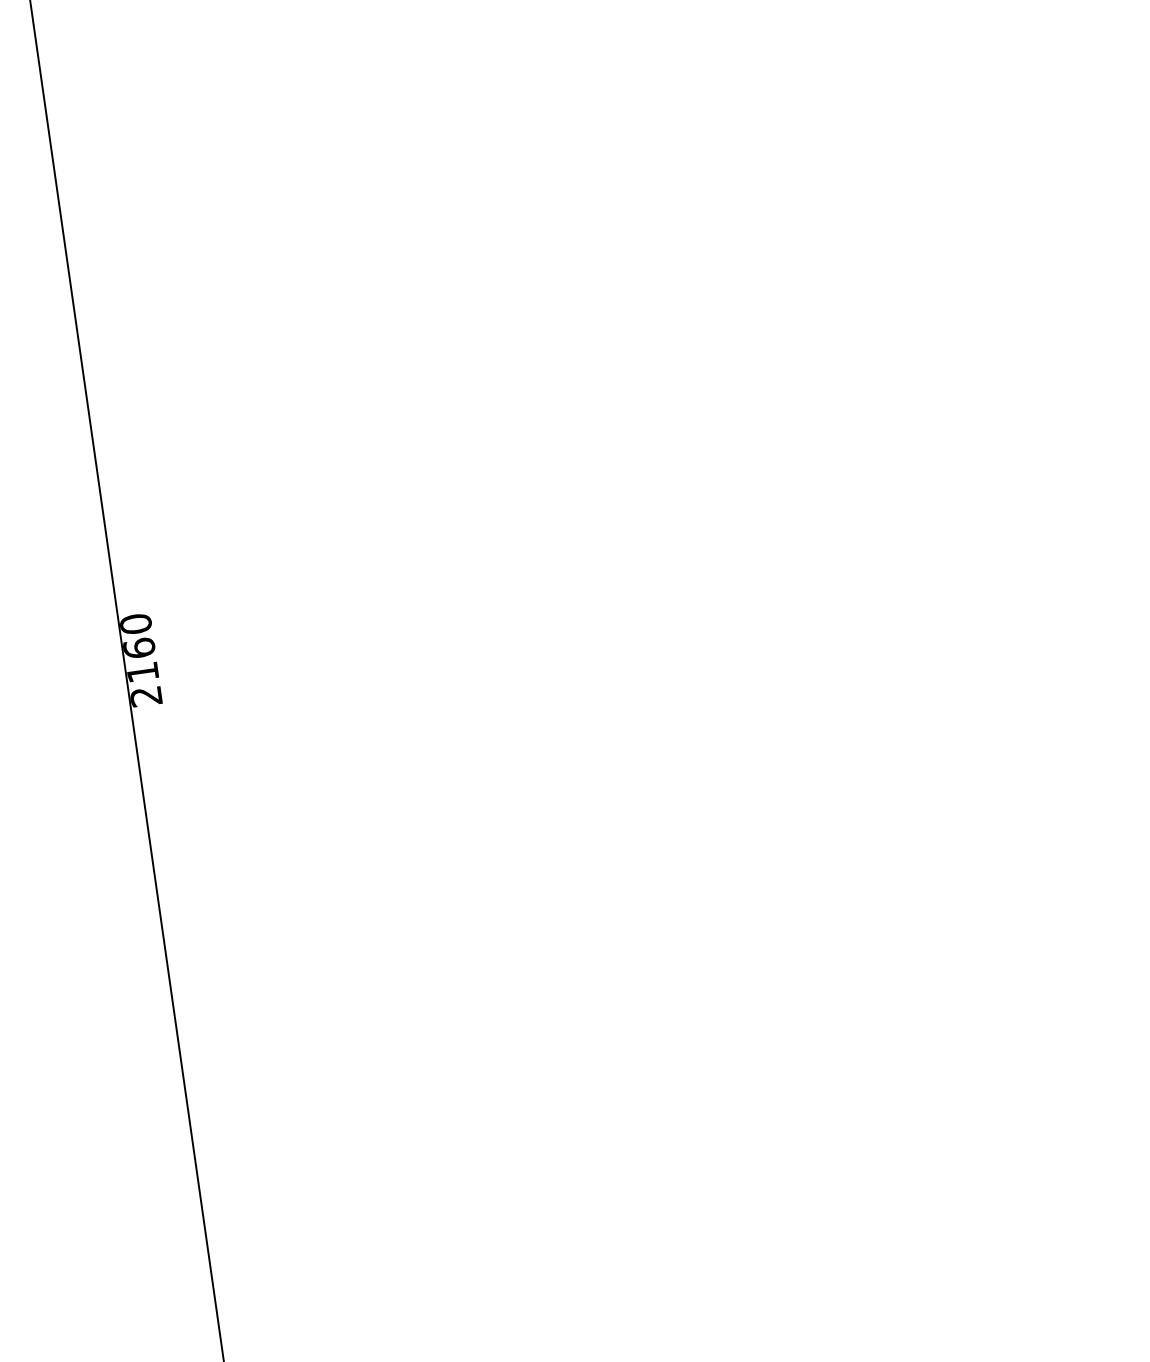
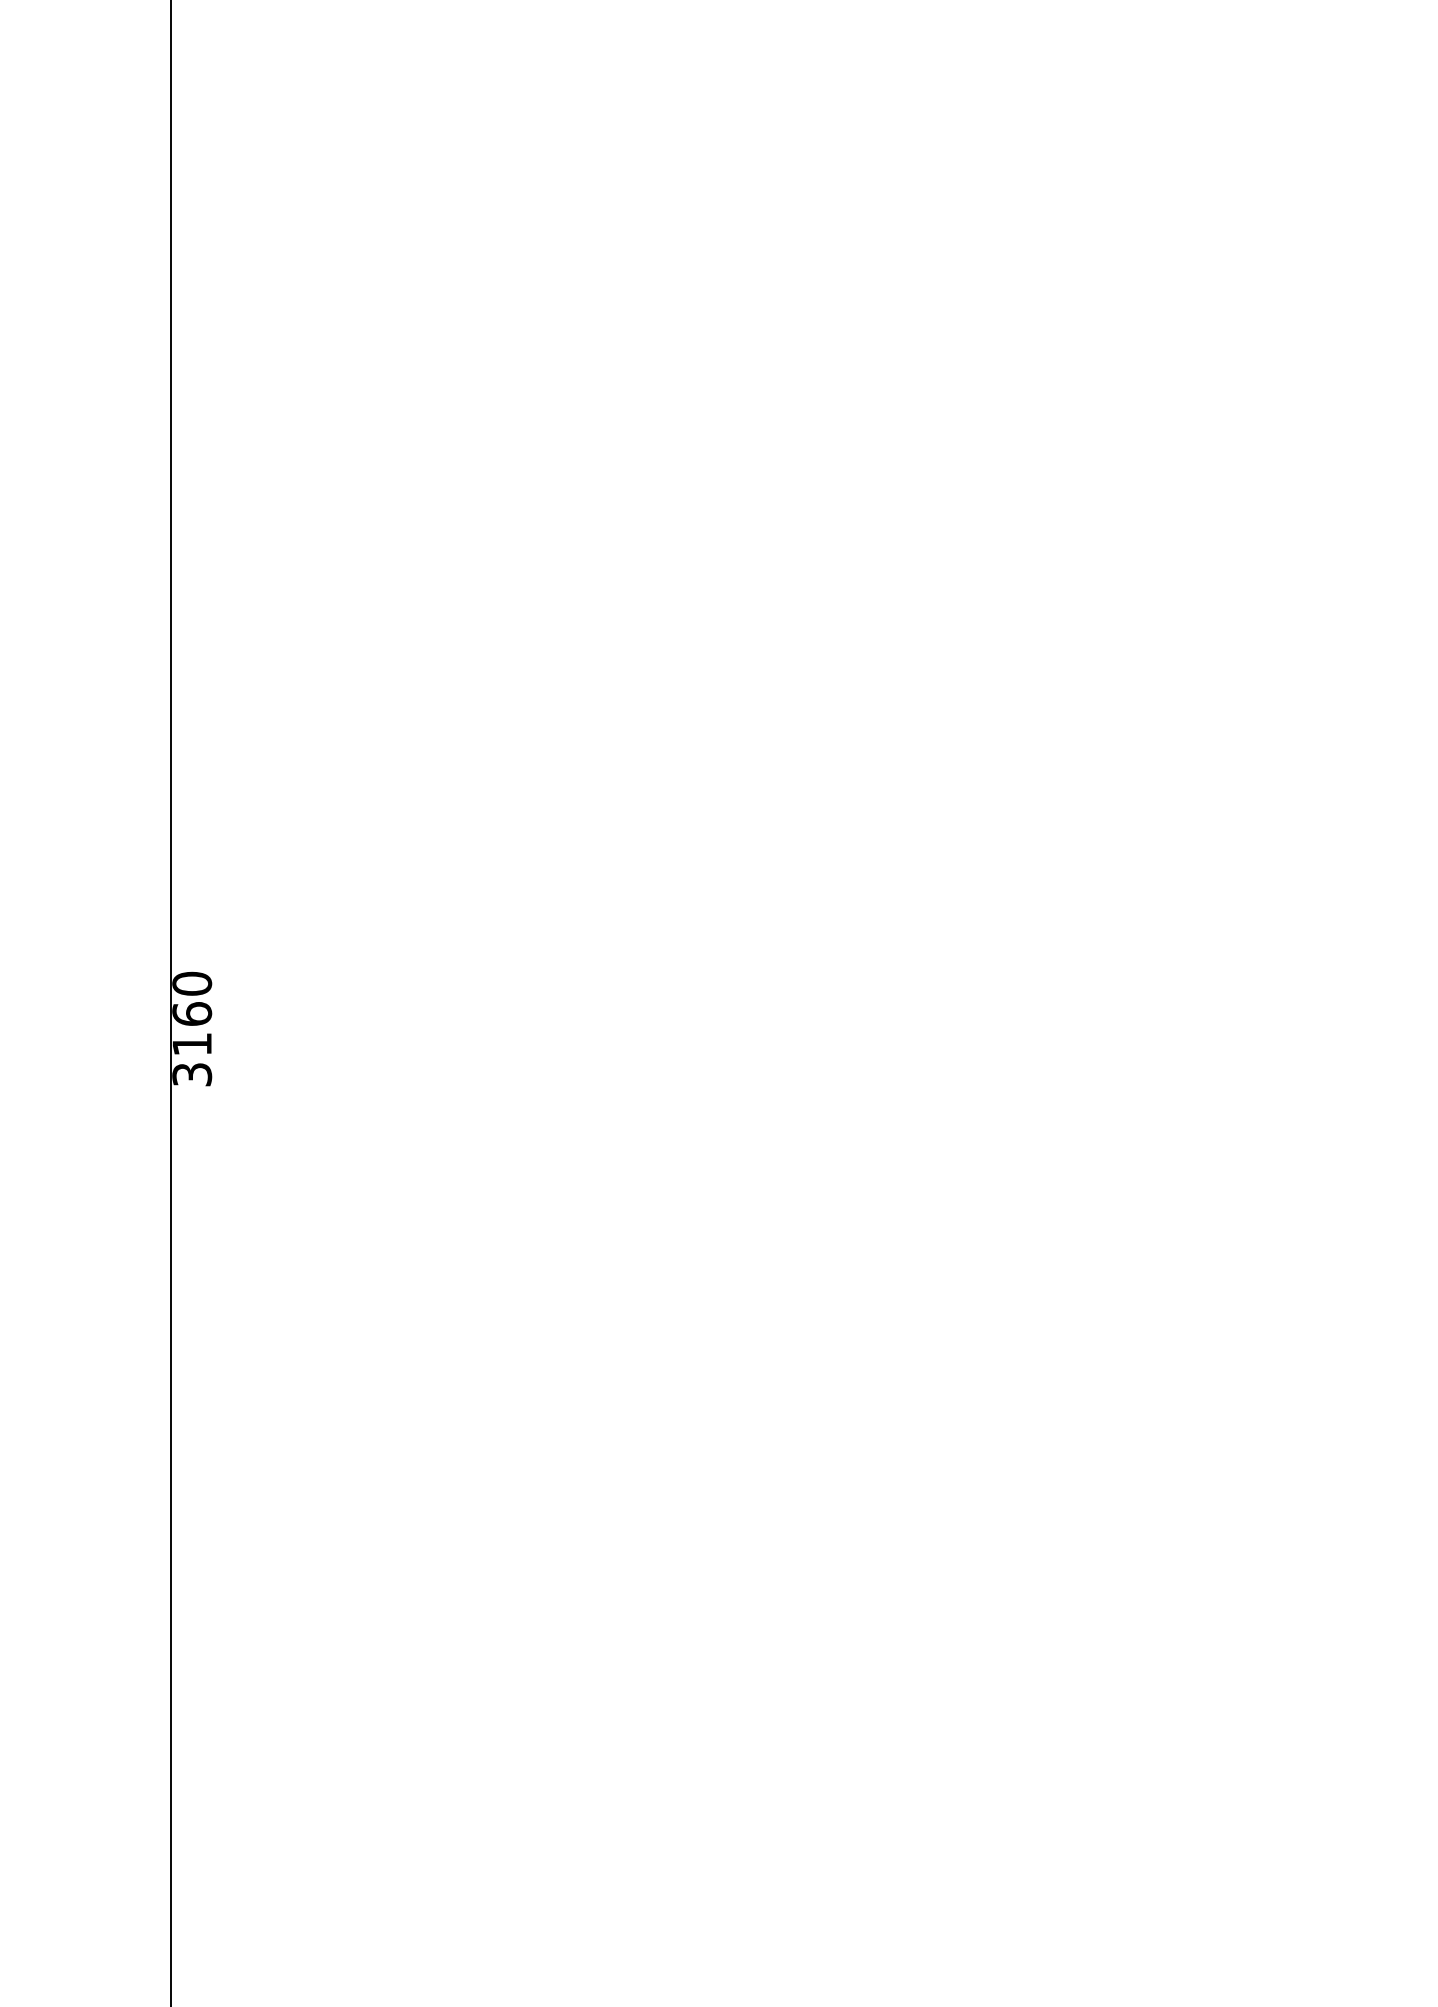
text: (146, 696) -> (192, 1074), 2160 -> 3160

